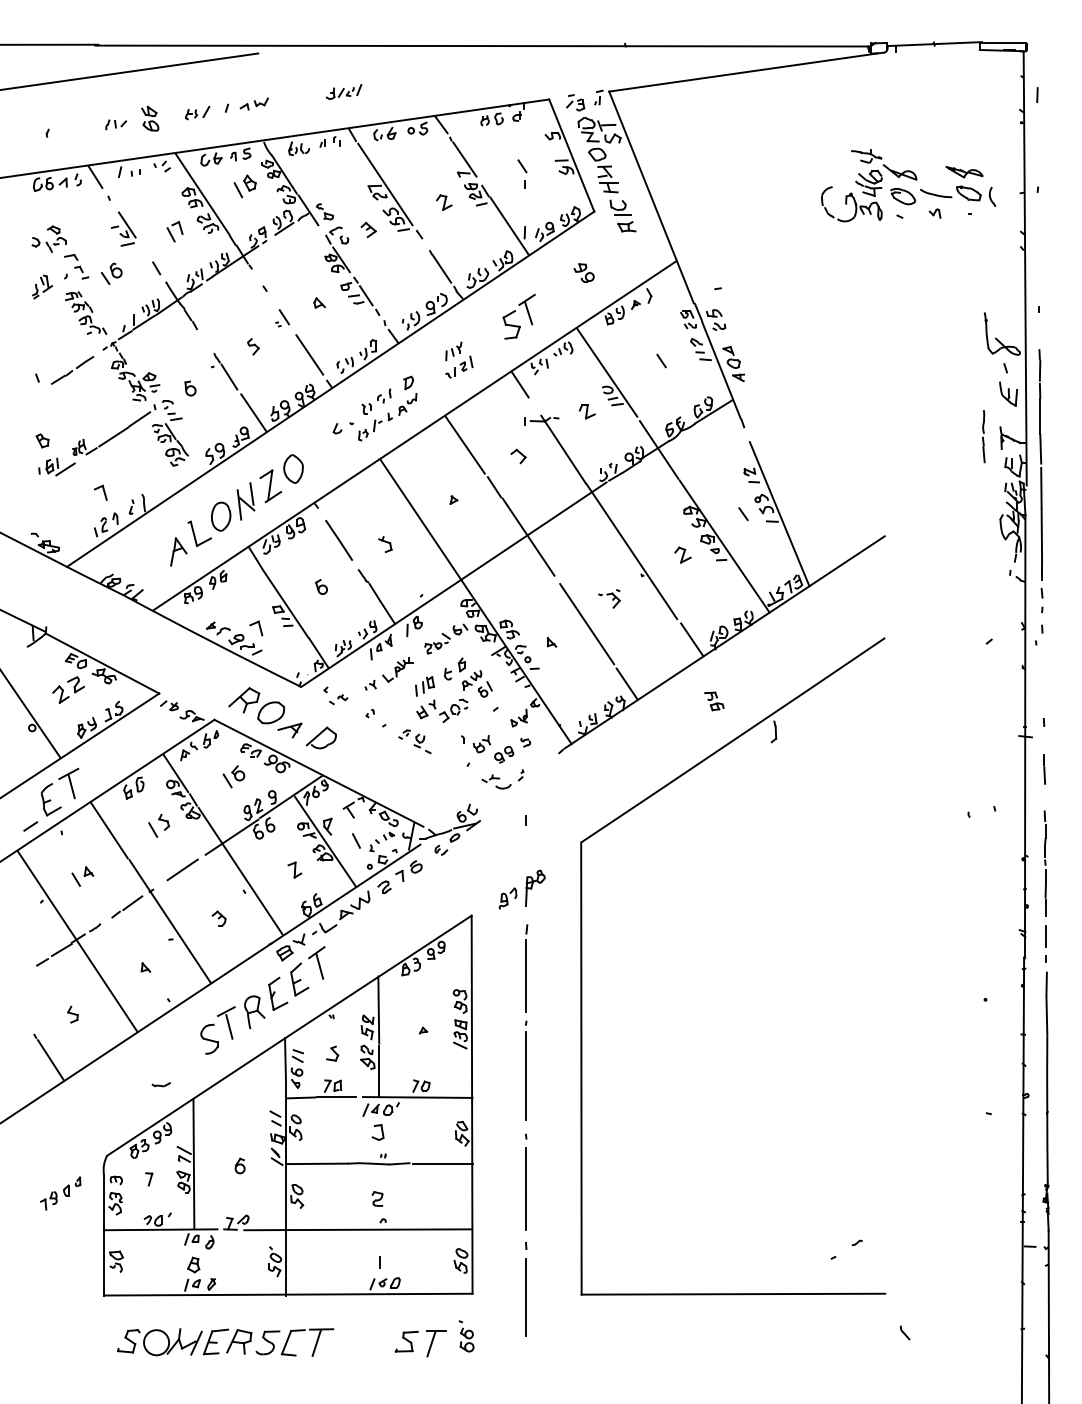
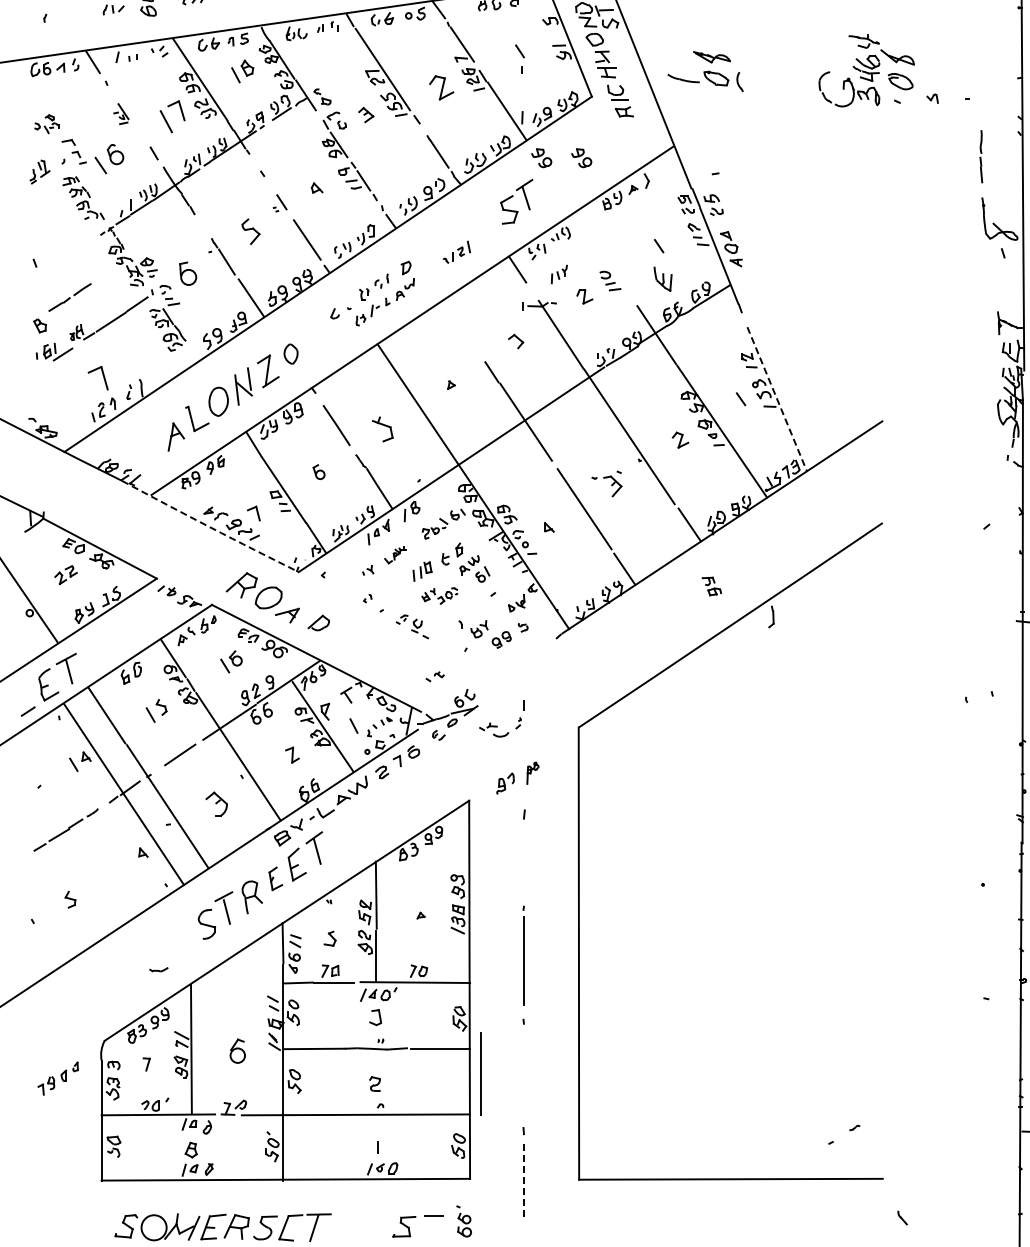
part: (958, 186) -> (706, 71), moved
part: (444, 202) -> (442, 87), size x1.6
part: (123, 228) -> (121, 113), size x0.6
part: (174, 231) -> (172, 116), size x1.6
part: (48, 238) -> (46, 123), size x0.7
part: (543, 272) -> (541, 157), added
part: (111, 273) -> (109, 158), size x1.4
part: (253, 346) -> (251, 231), size x1.6
part: (453, 351) -> (559, 274), moved
part: (72, 370) -> (70, 297), moved
line: (606, 372) -> (604, 257), removed
part: (190, 388) -> (188, 273), size x1.6
part: (1008, 393) -> (663, 278), moved
line: (983, 436) -> (981, 156), moved
line: (464, 444) -> (462, 329), removed
part: (293, 468) -> (291, 353), size x0.7
part: (100, 492) -> (98, 377), size x1.6
line: (779, 514) -> (777, 399), solid -> dashed
part: (385, 544) -> (383, 429), size x1.6
part: (609, 598) -> (607, 483), size x1.4
arc: (212, 642) -> (210, 527), solid -> dashed
part: (397, 669) -> (395, 554), size x0.7
part: (68, 689) -> (66, 574), size x0.7
part: (338, 699) -> (435, 676), moved
part: (442, 710) -> (440, 595), size x0.7
part: (320, 737) -> (318, 622), size x0.7
part: (502, 779) -> (500, 727), moved
part: (535, 887) -> (533, 772), size x0.6
part: (218, 918) -> (216, 803), size x1.6
line: (77, 941) -> (124, 794), moved
line: (526, 976) -> (524, 861), removed
part: (278, 993) -> (276, 878), size x0.7
line: (50, 1060) -> (48, 945), removed
part: (239, 1165) -> (237, 1050), size x1.6
line: (525, 1188) -> (480, 1073), moved
line: (525, 1297) -> (523, 1182), solid -> dashed
line: (431, 1343) -> (429, 1228), removed

